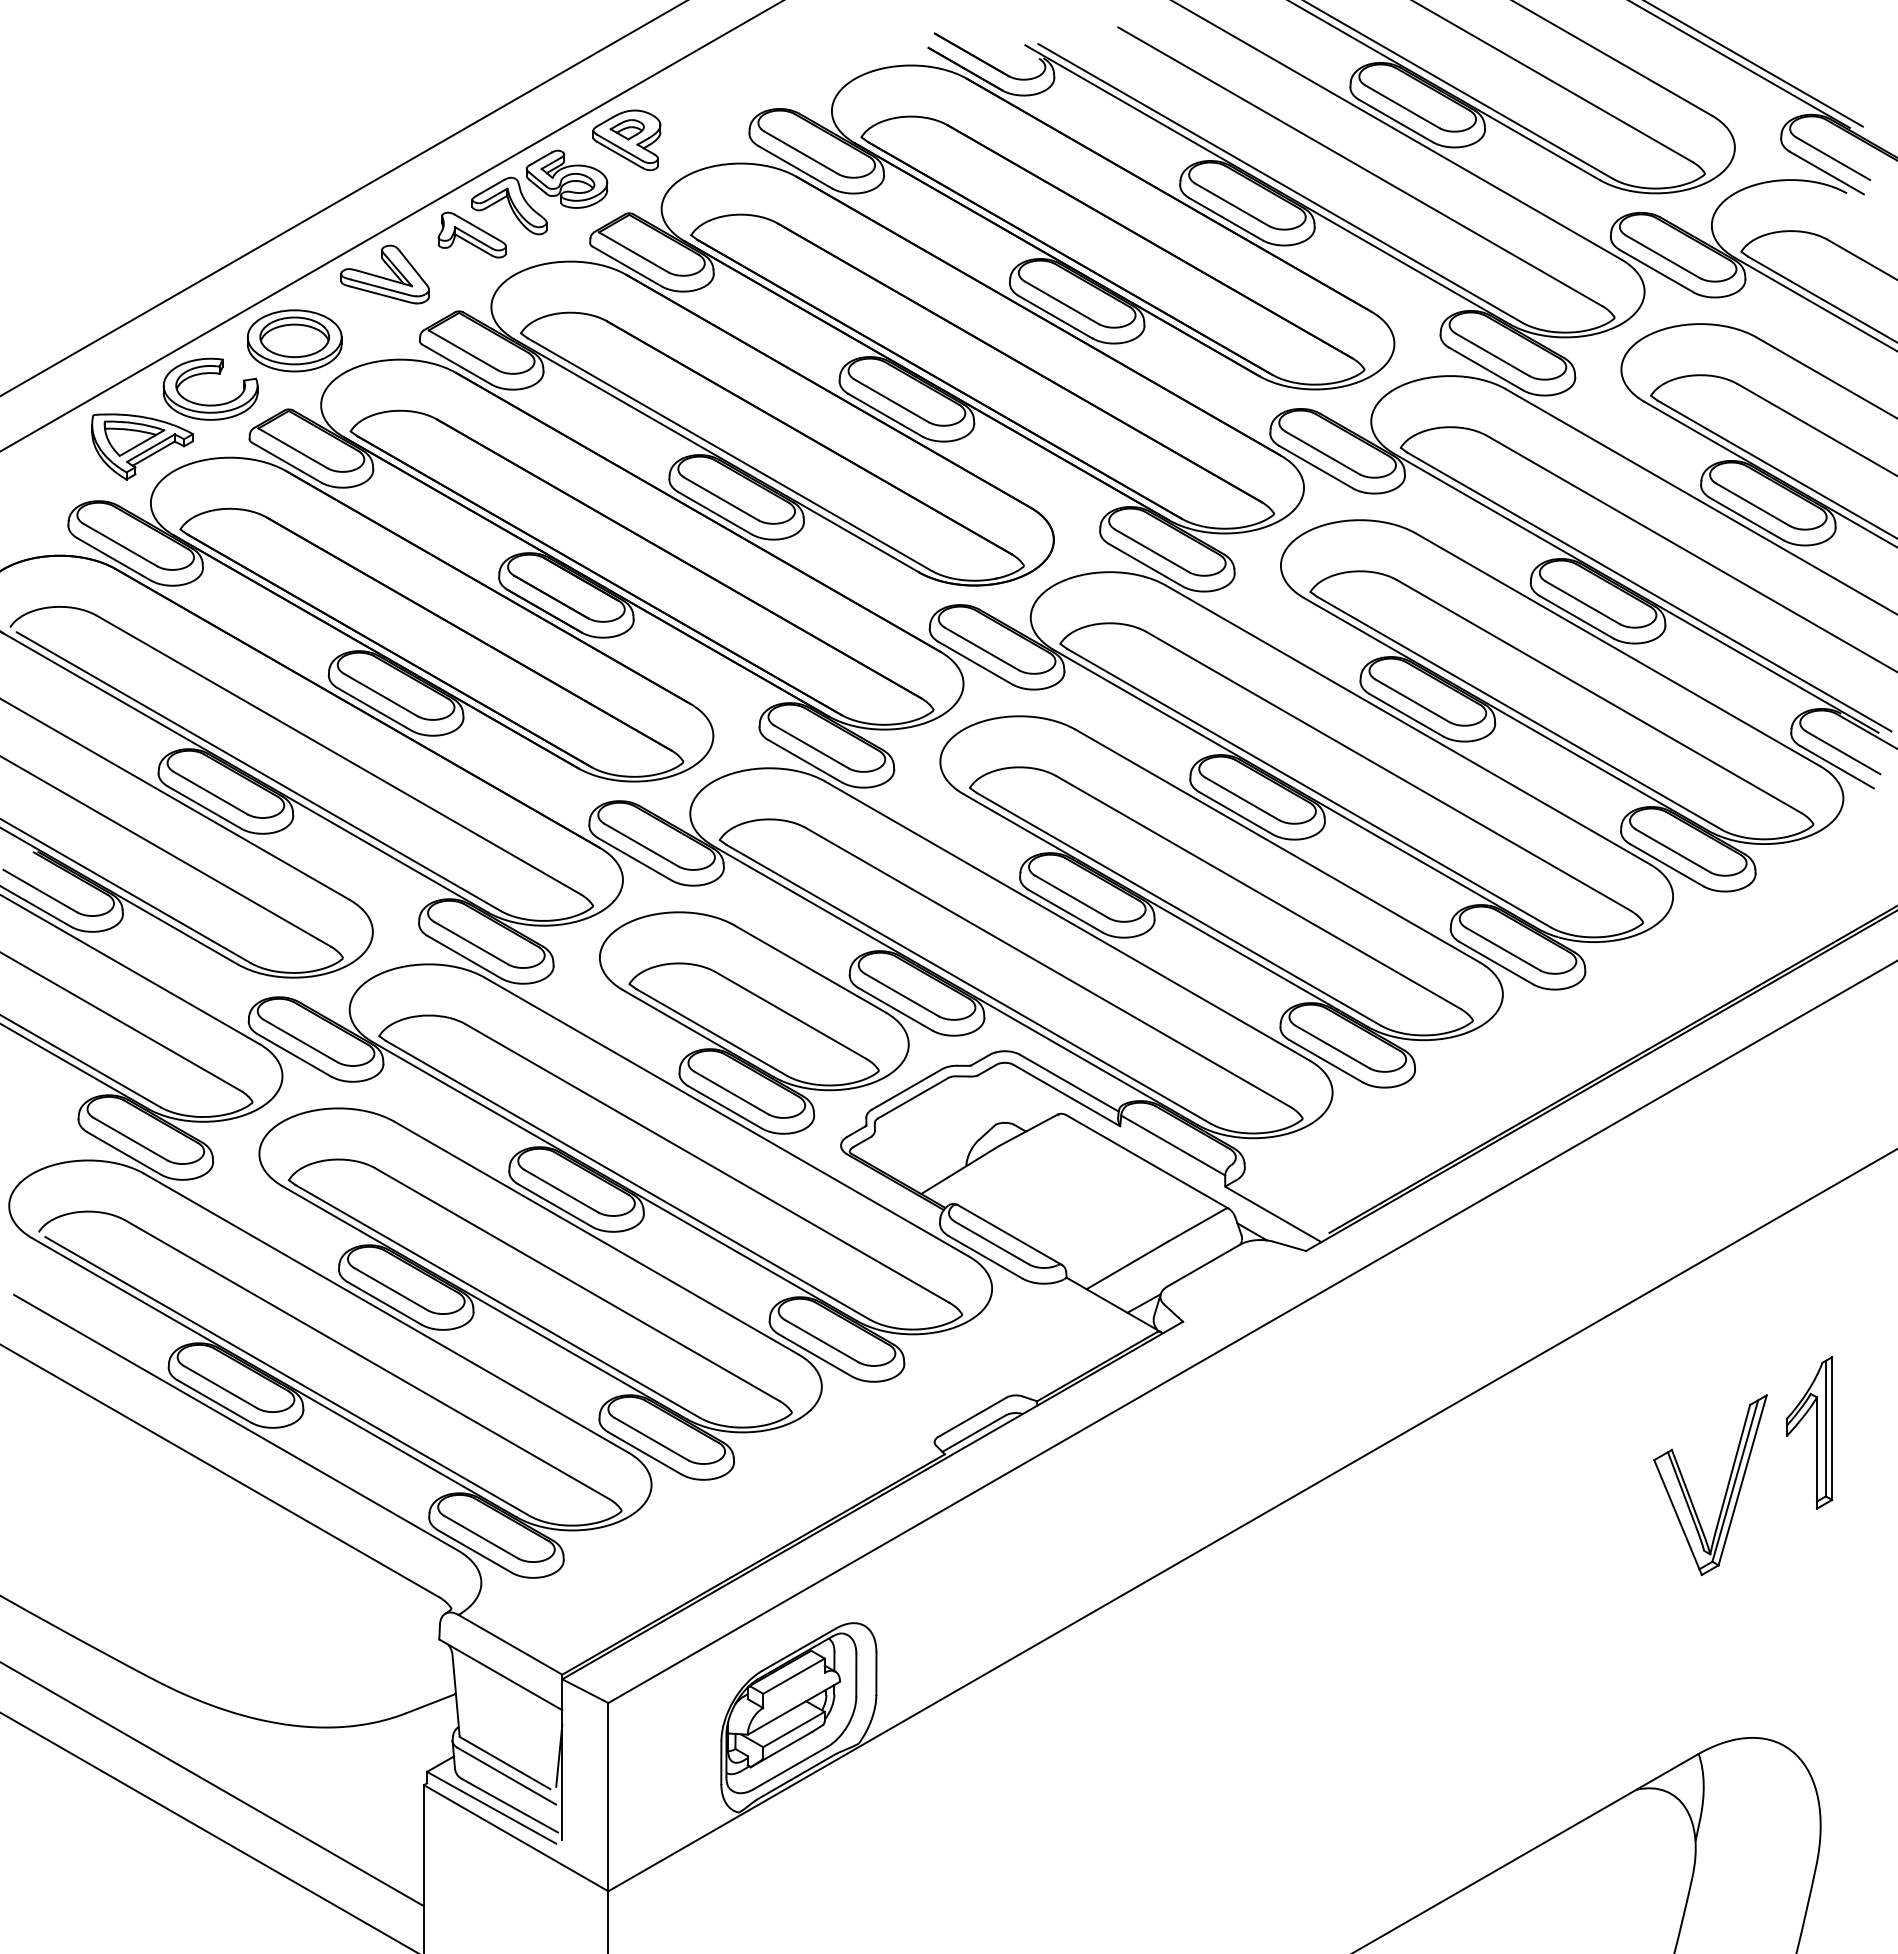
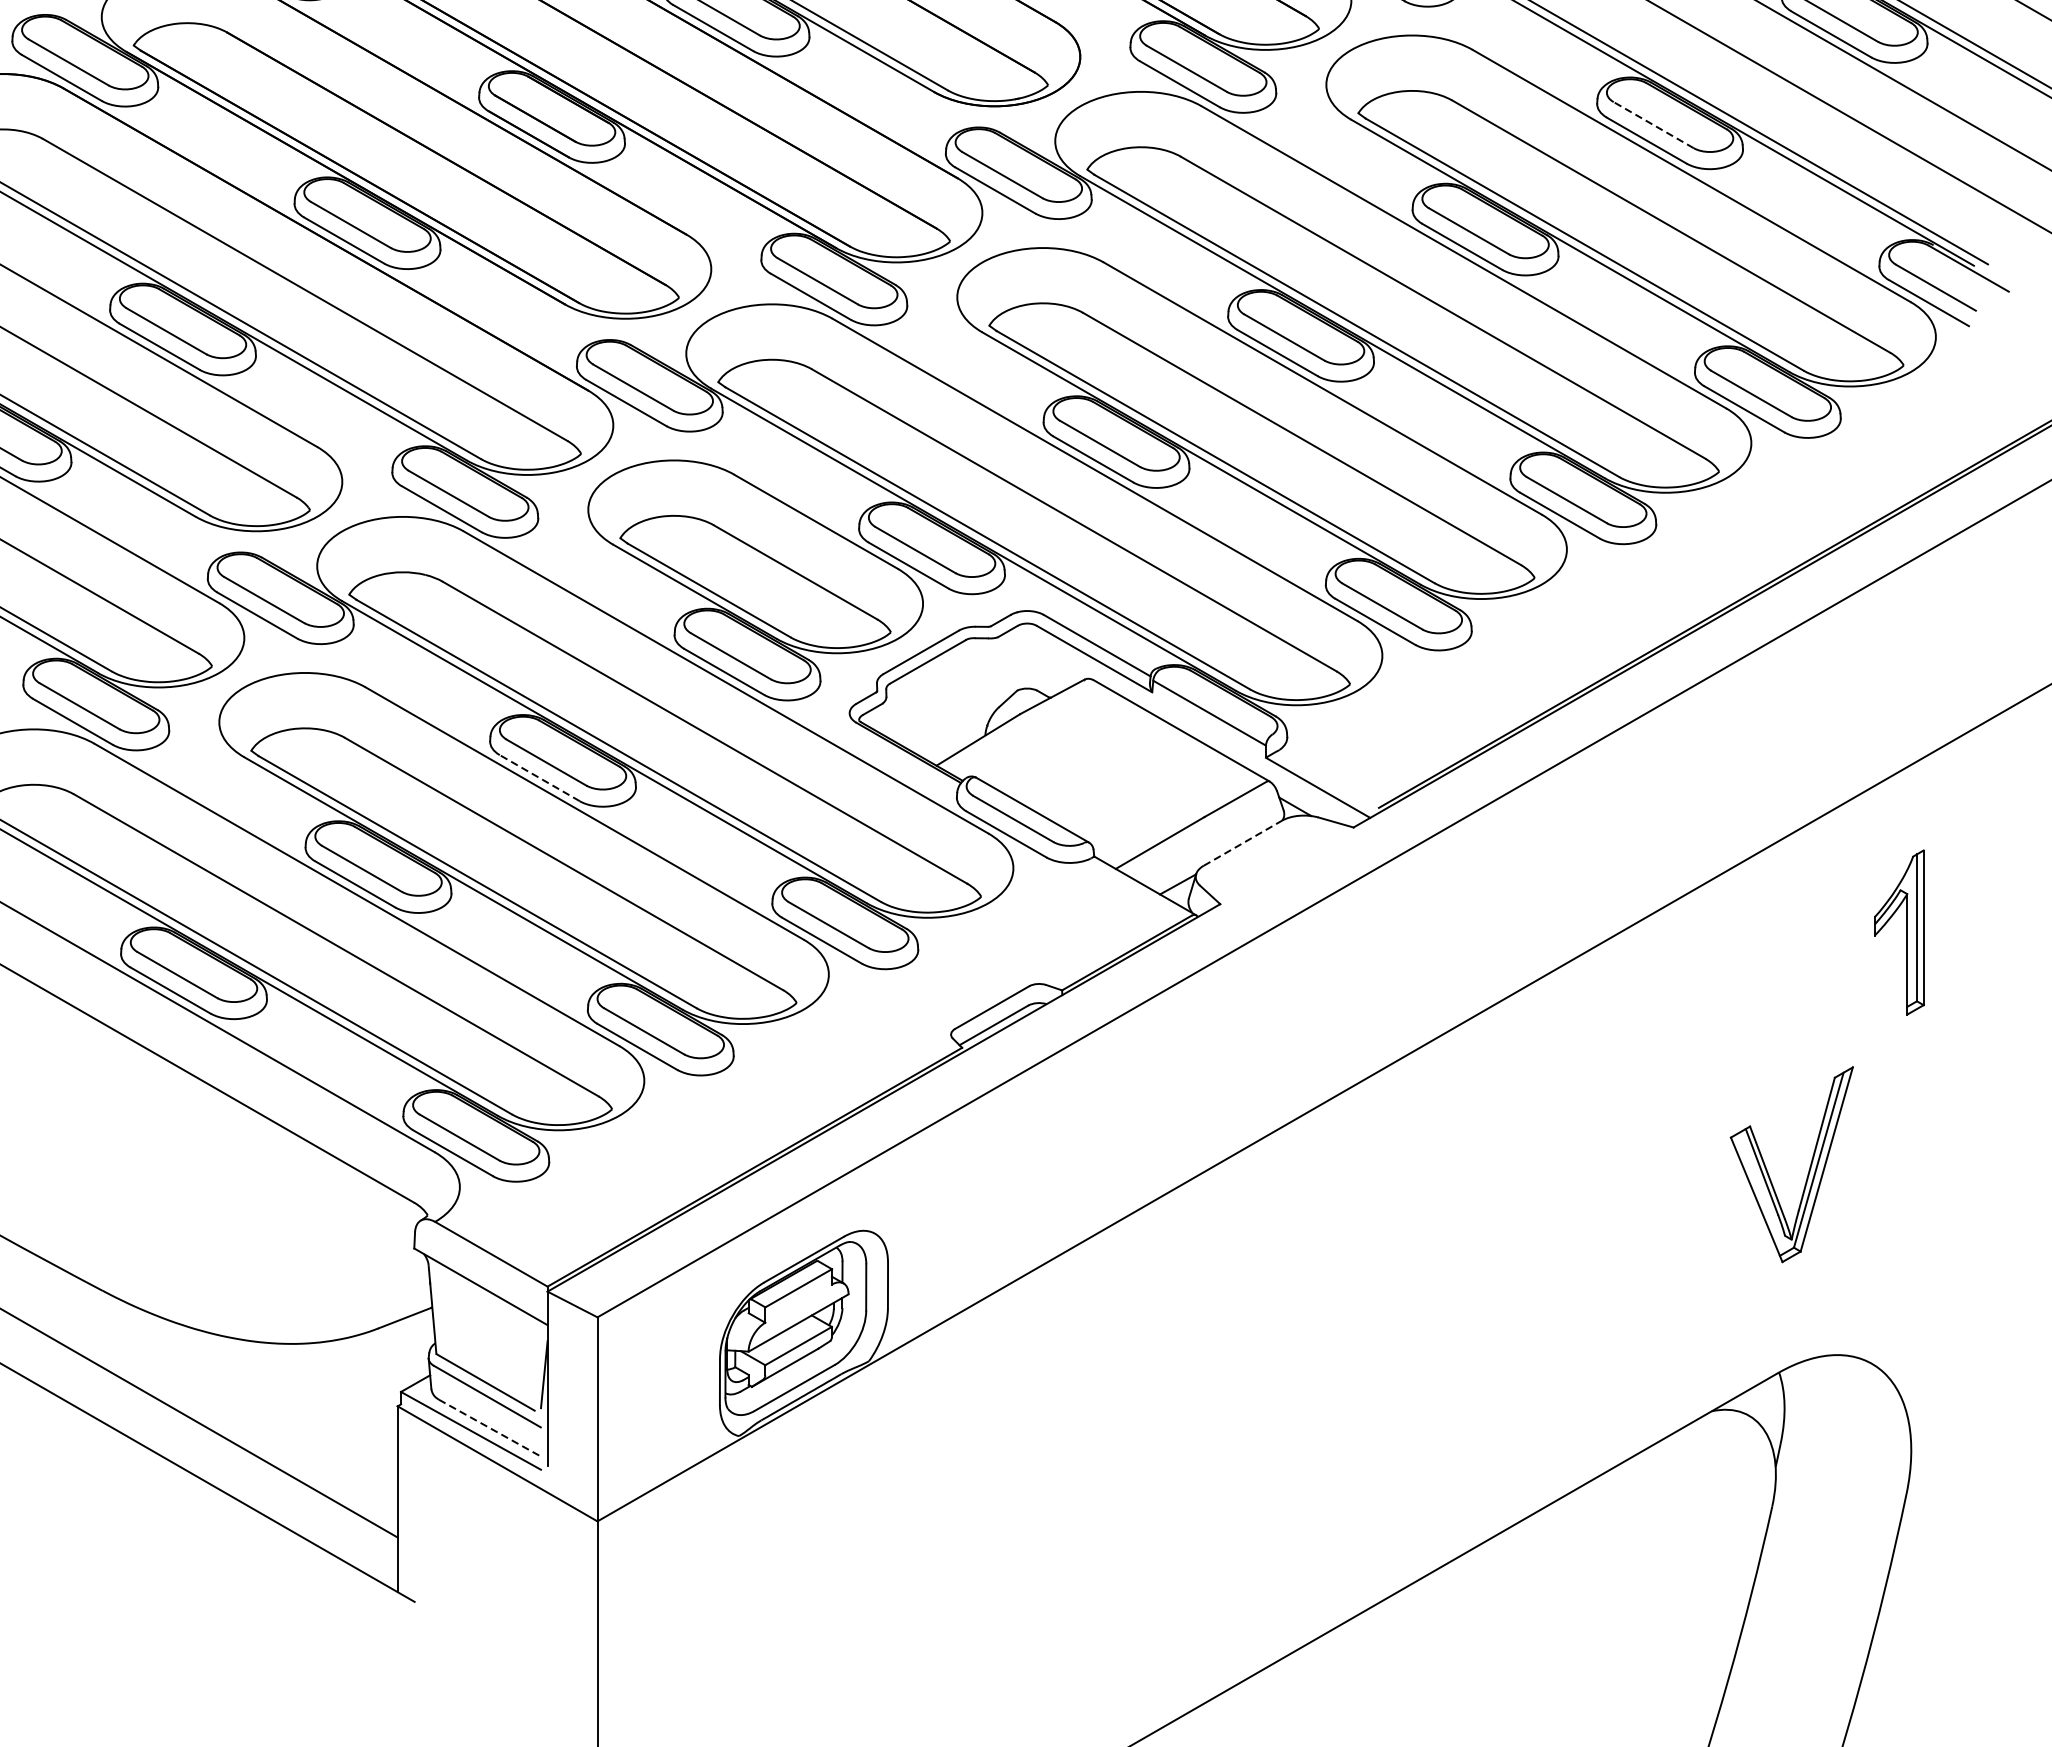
line: (1582, 602) -> (1653, 124), solid -> dashed
line: (555, 1205) -> (540, 778), solid -> dashed
line: (1203, 1265) -> (1242, 843), solid -> dashed
part: (1816, 1432) -> (1906, 932), moved
part: (1726, 1487) -> (1809, 1167), moved
line: (509, 1805) -> (490, 1428), solid -> dashed

